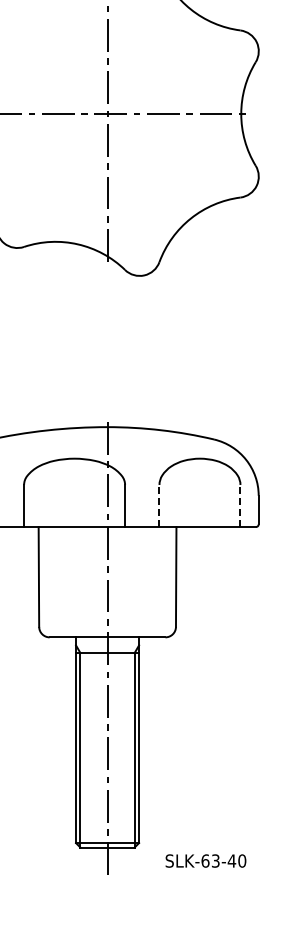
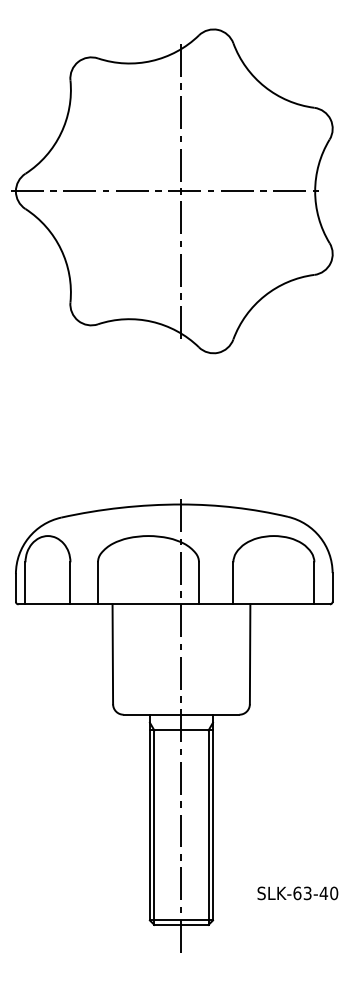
line: (159, 505) -> (233, 582), dashed -> solid
line: (240, 505) -> (314, 582), dashed -> solid
text: (205, 861) -> (297, 893), moved

